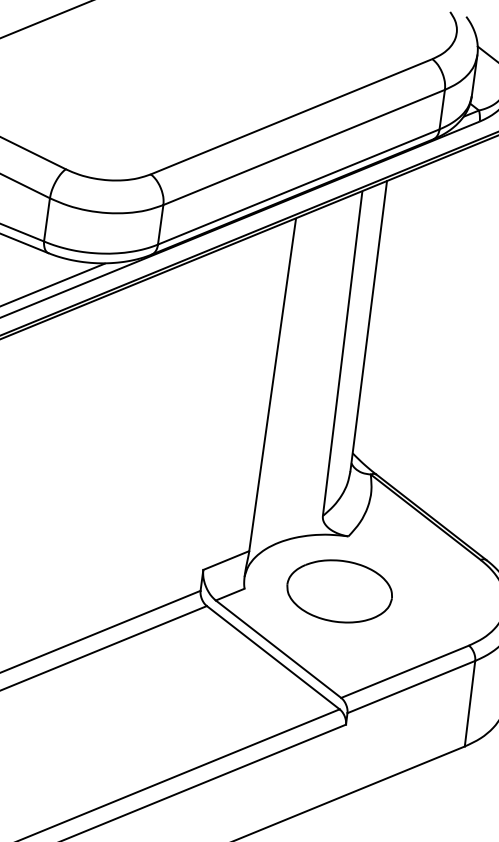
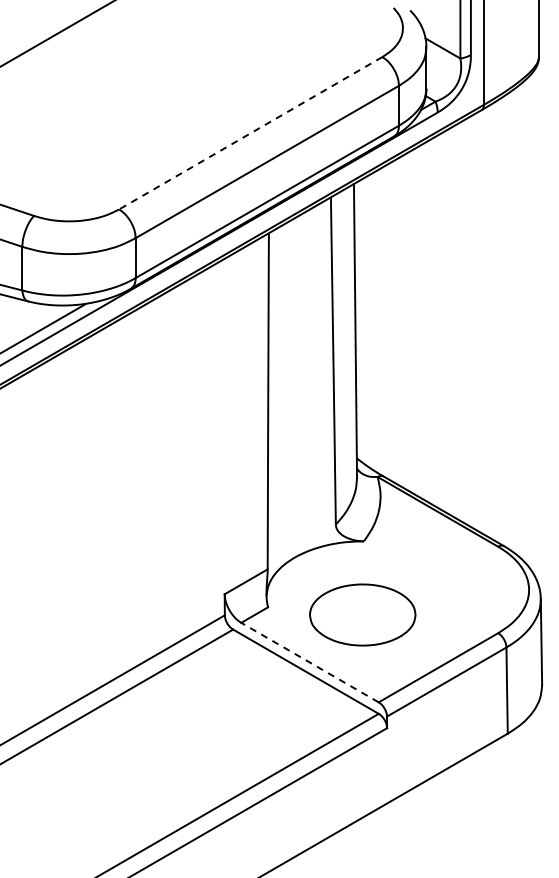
line: (291, 116) -> (250, 133), solid -> dashed
part: (339, 590) -> (362, 614), moved
line: (278, 649) -> (309, 662), solid -> dashed

